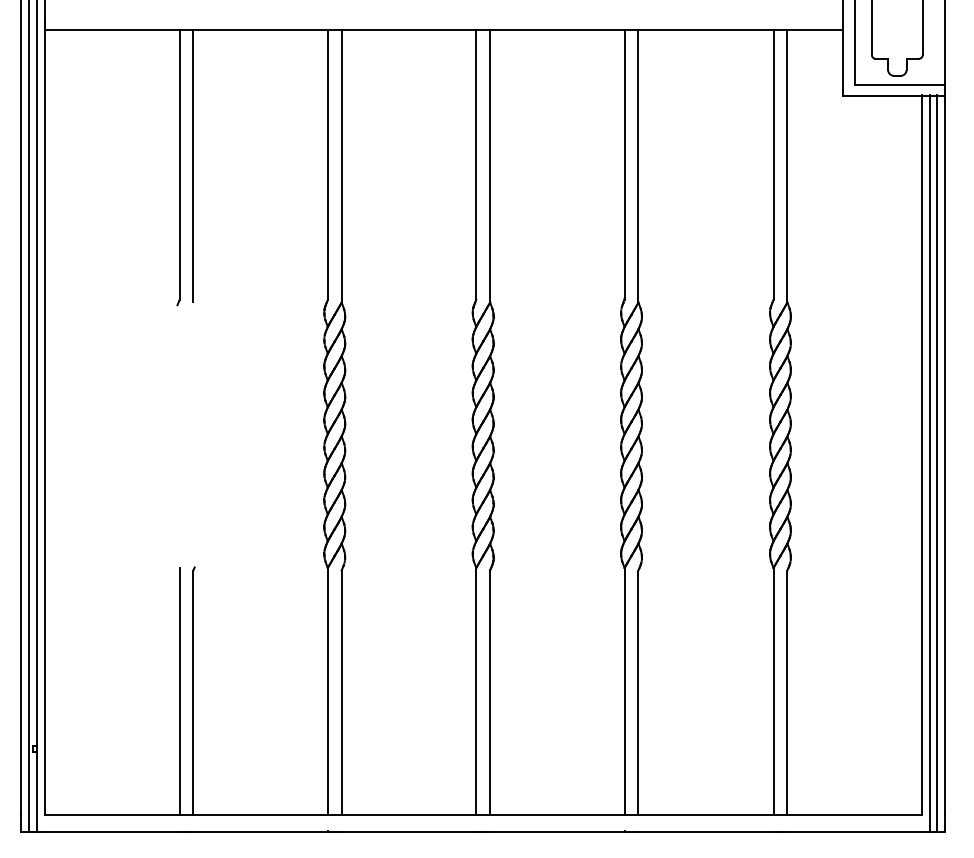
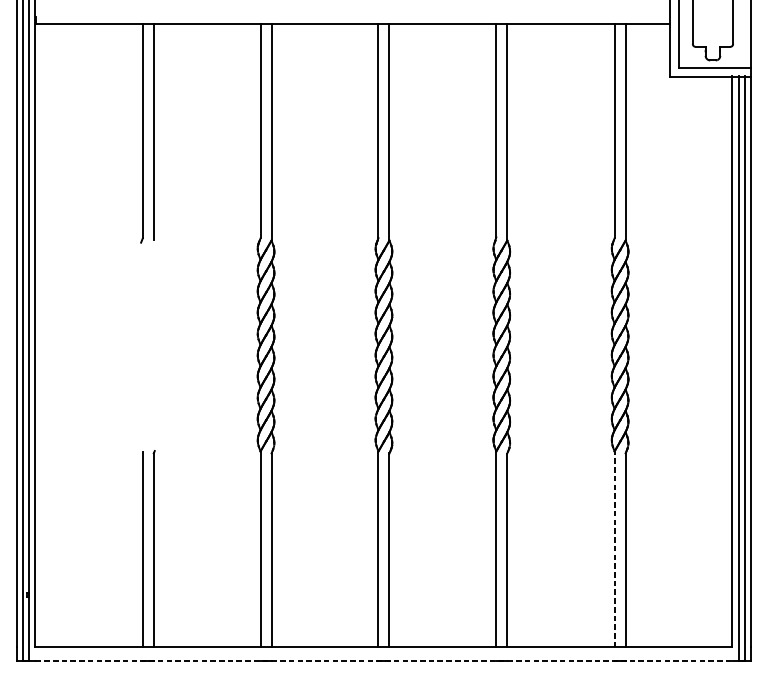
line: (773, 691) -> (614, 549), solid -> dashed
line: (483, 832) -> (384, 661), solid -> dashed

